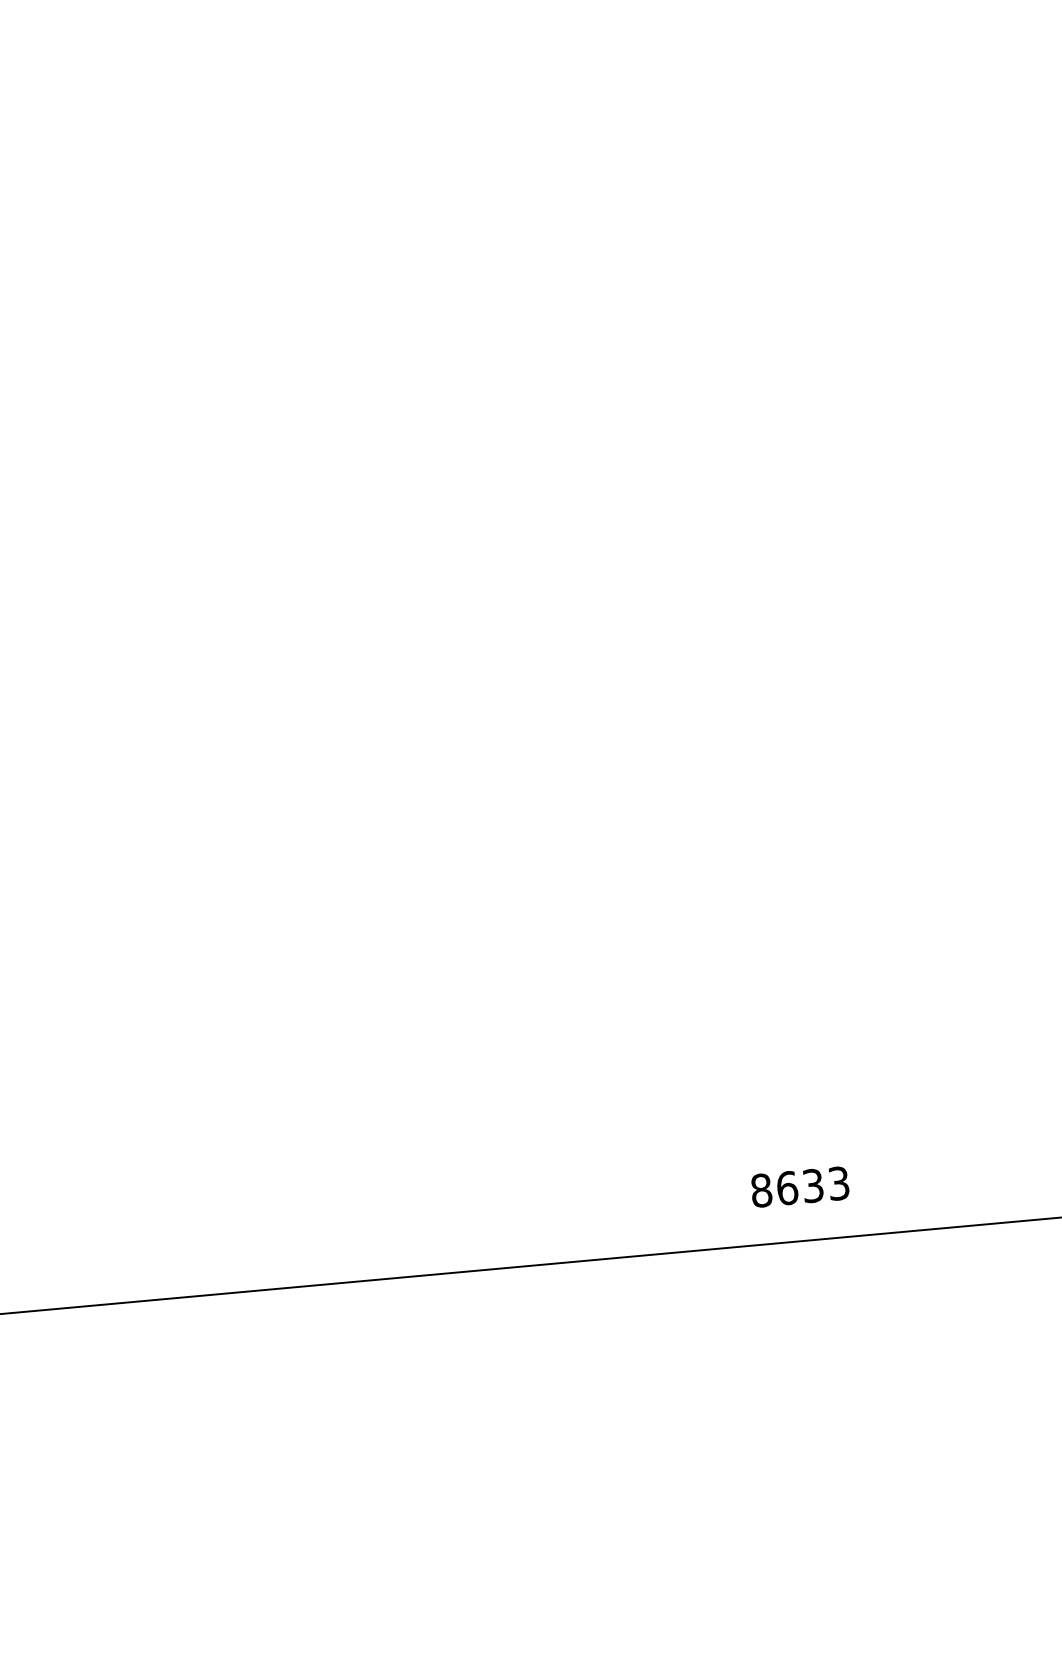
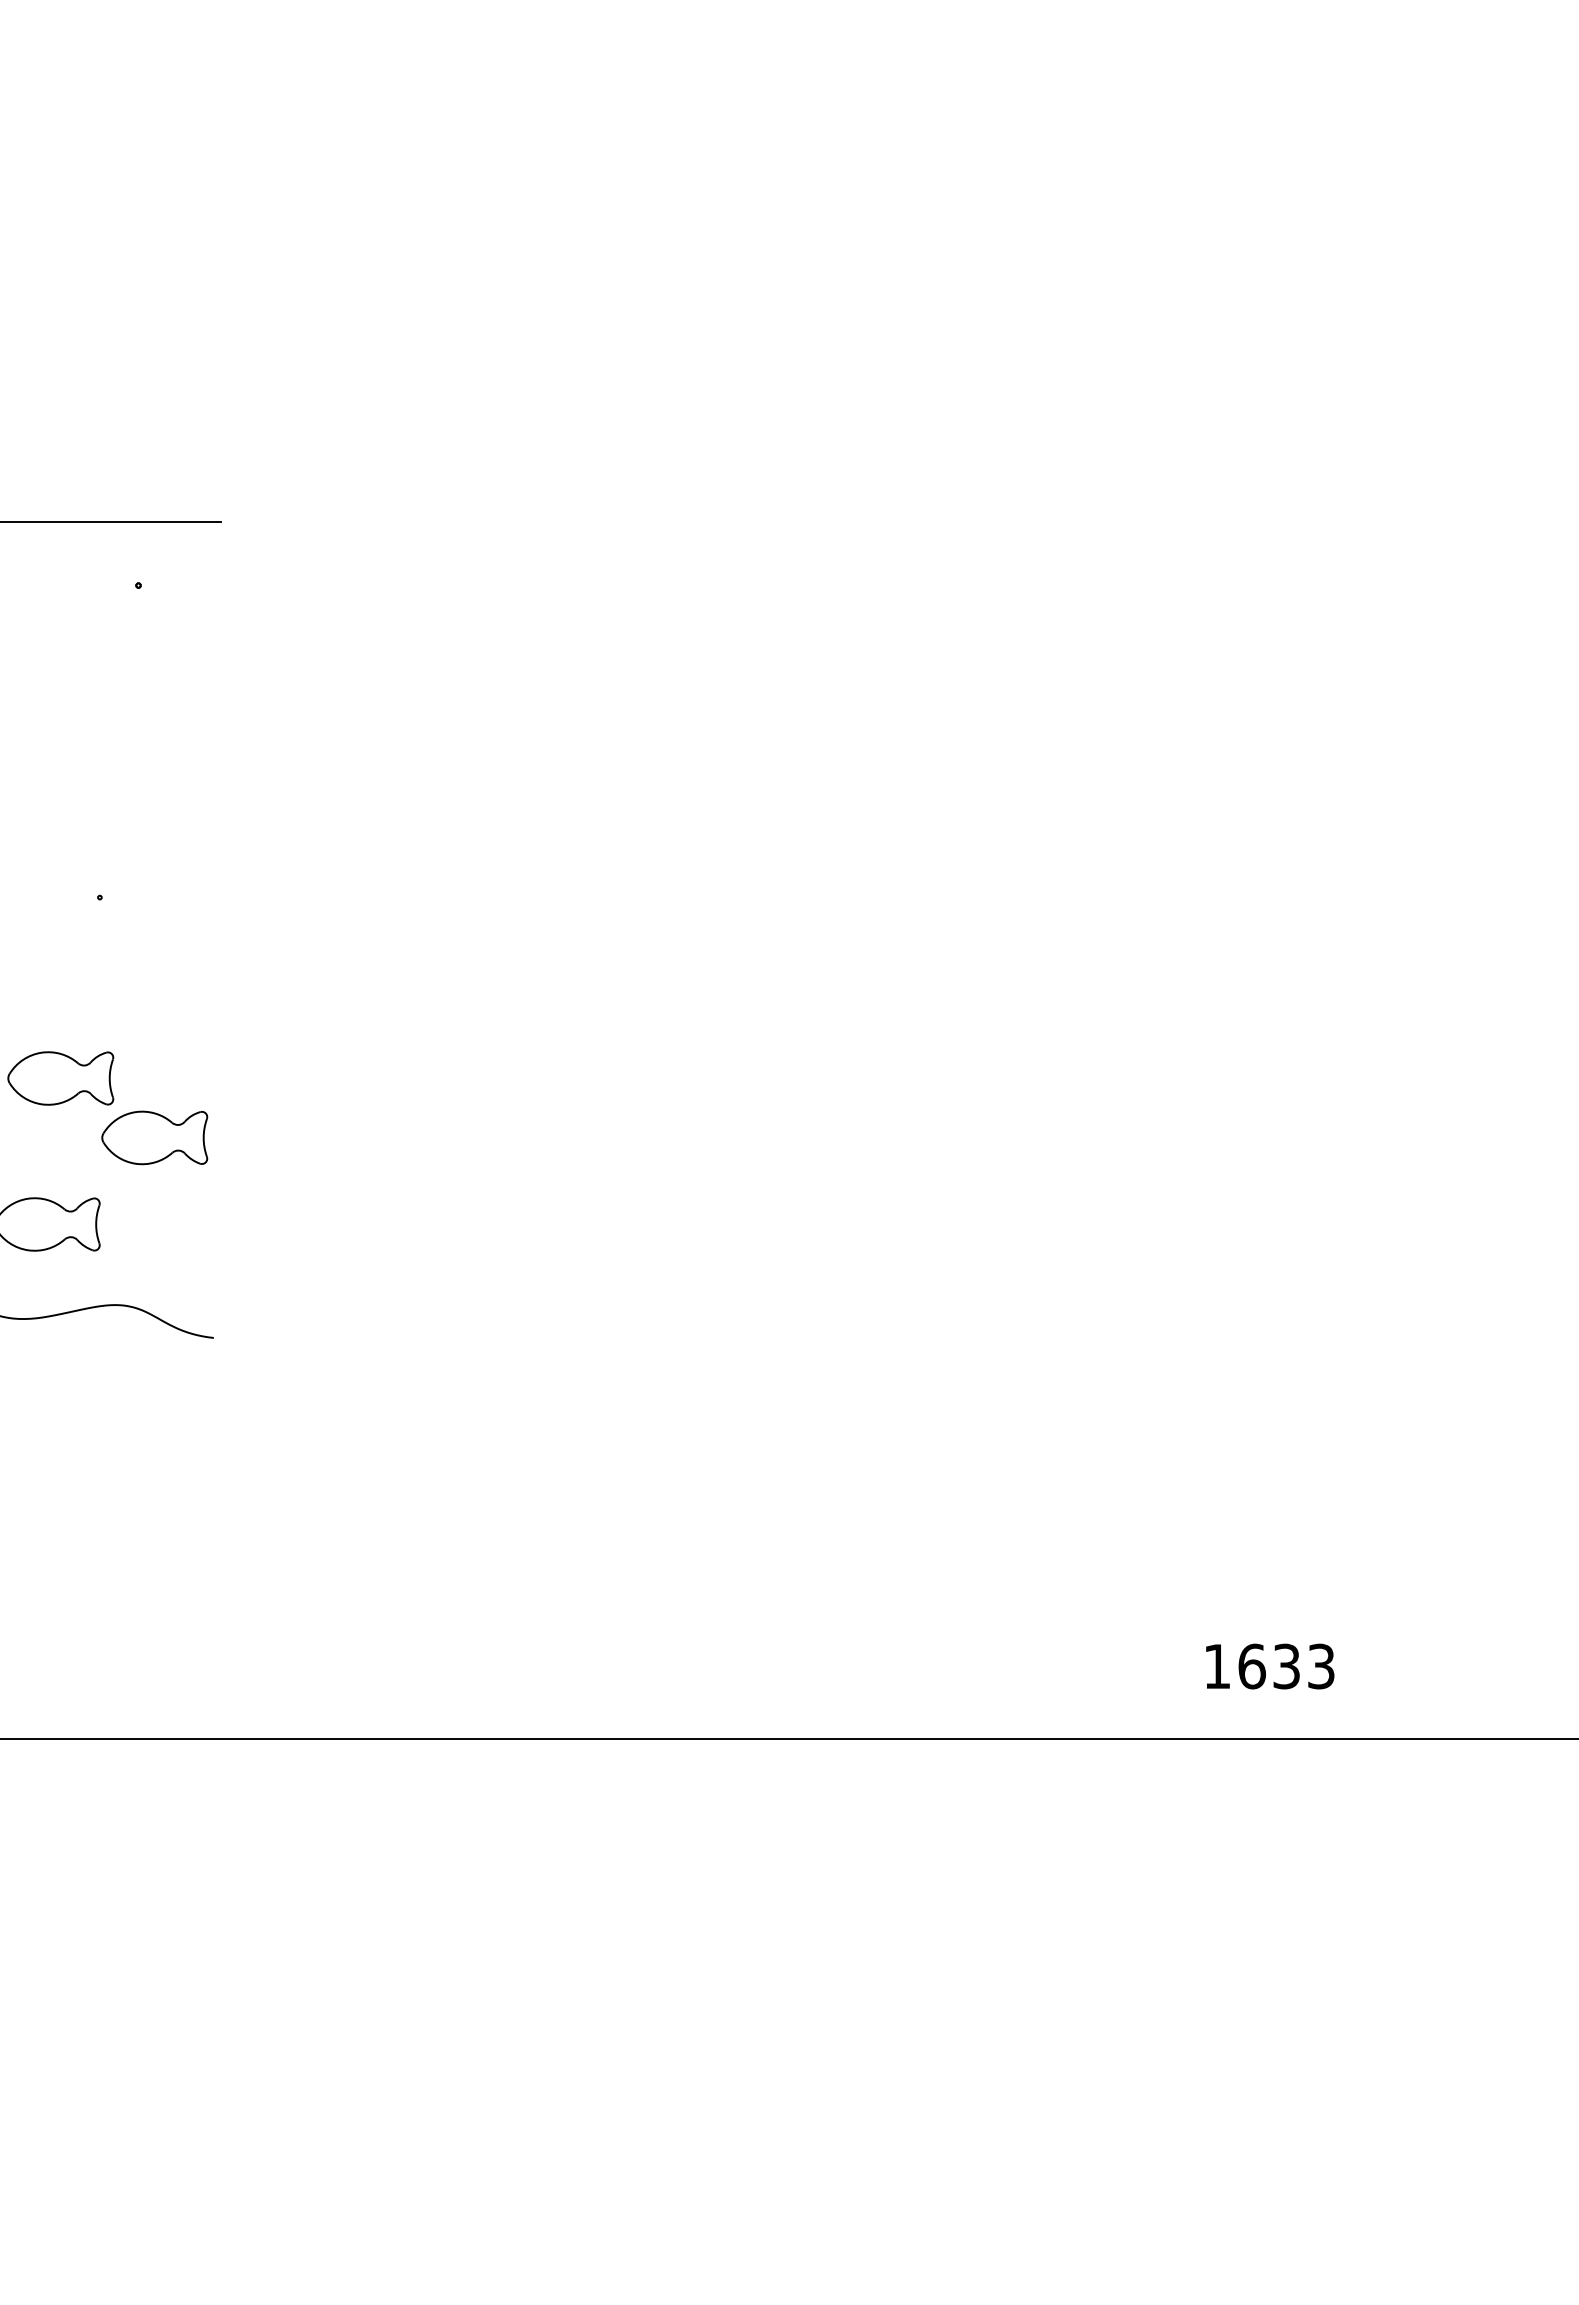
text: (761, 1190) -> (1217, 1666), 8633 -> 1633

